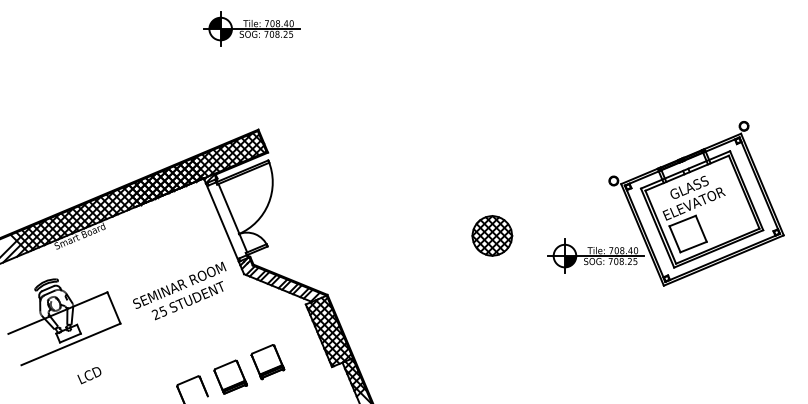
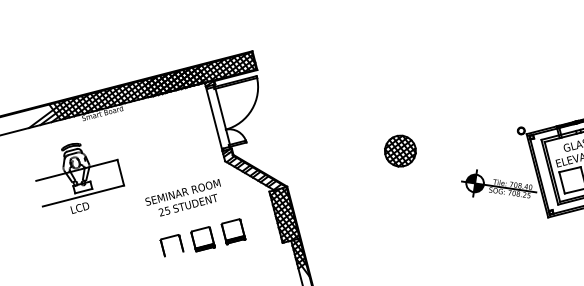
part: (492, 235) -> (400, 150), moved
fill: (558, 250) -> (470, 178), added
text: (179, 290) -> (182, 196), moved
text: (89, 375) -> (79, 208), moved

